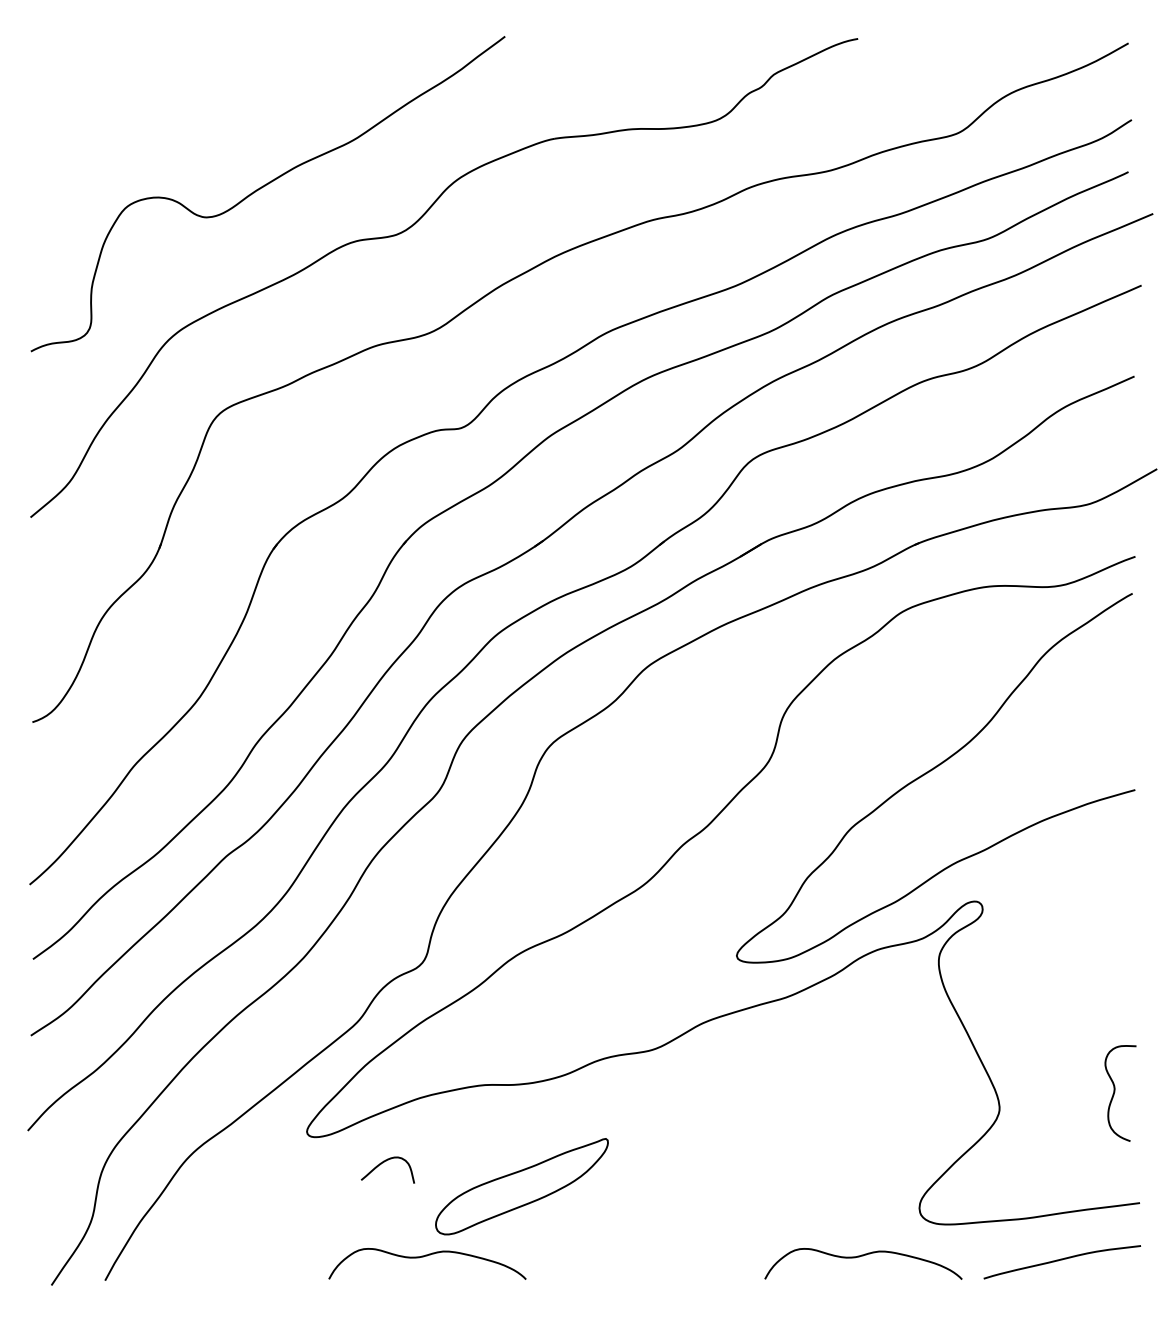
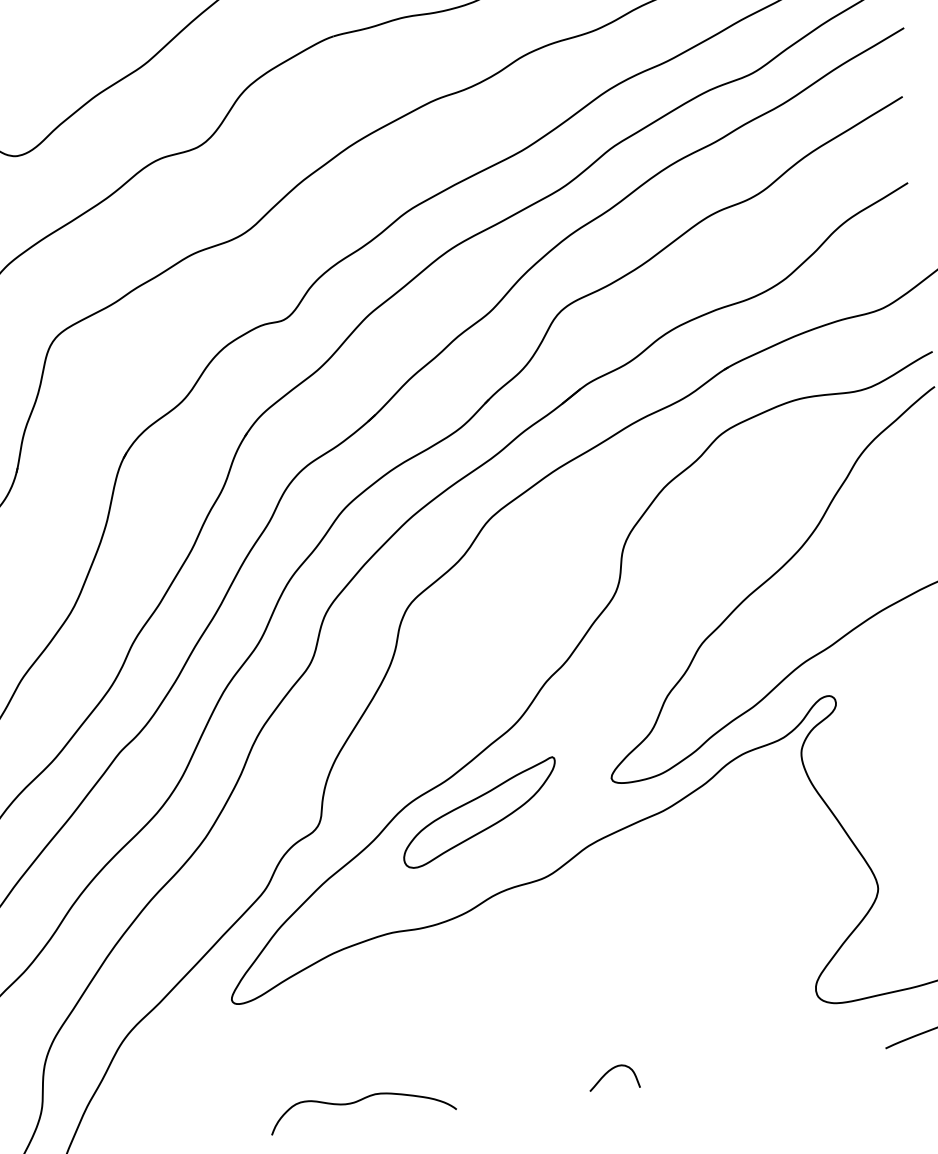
curve: (383, 1163) -> (608, 1072), moved
part: (521, 1186) -> (479, 812), moved
curve: (863, 1256) -> (769, 1043), removed

